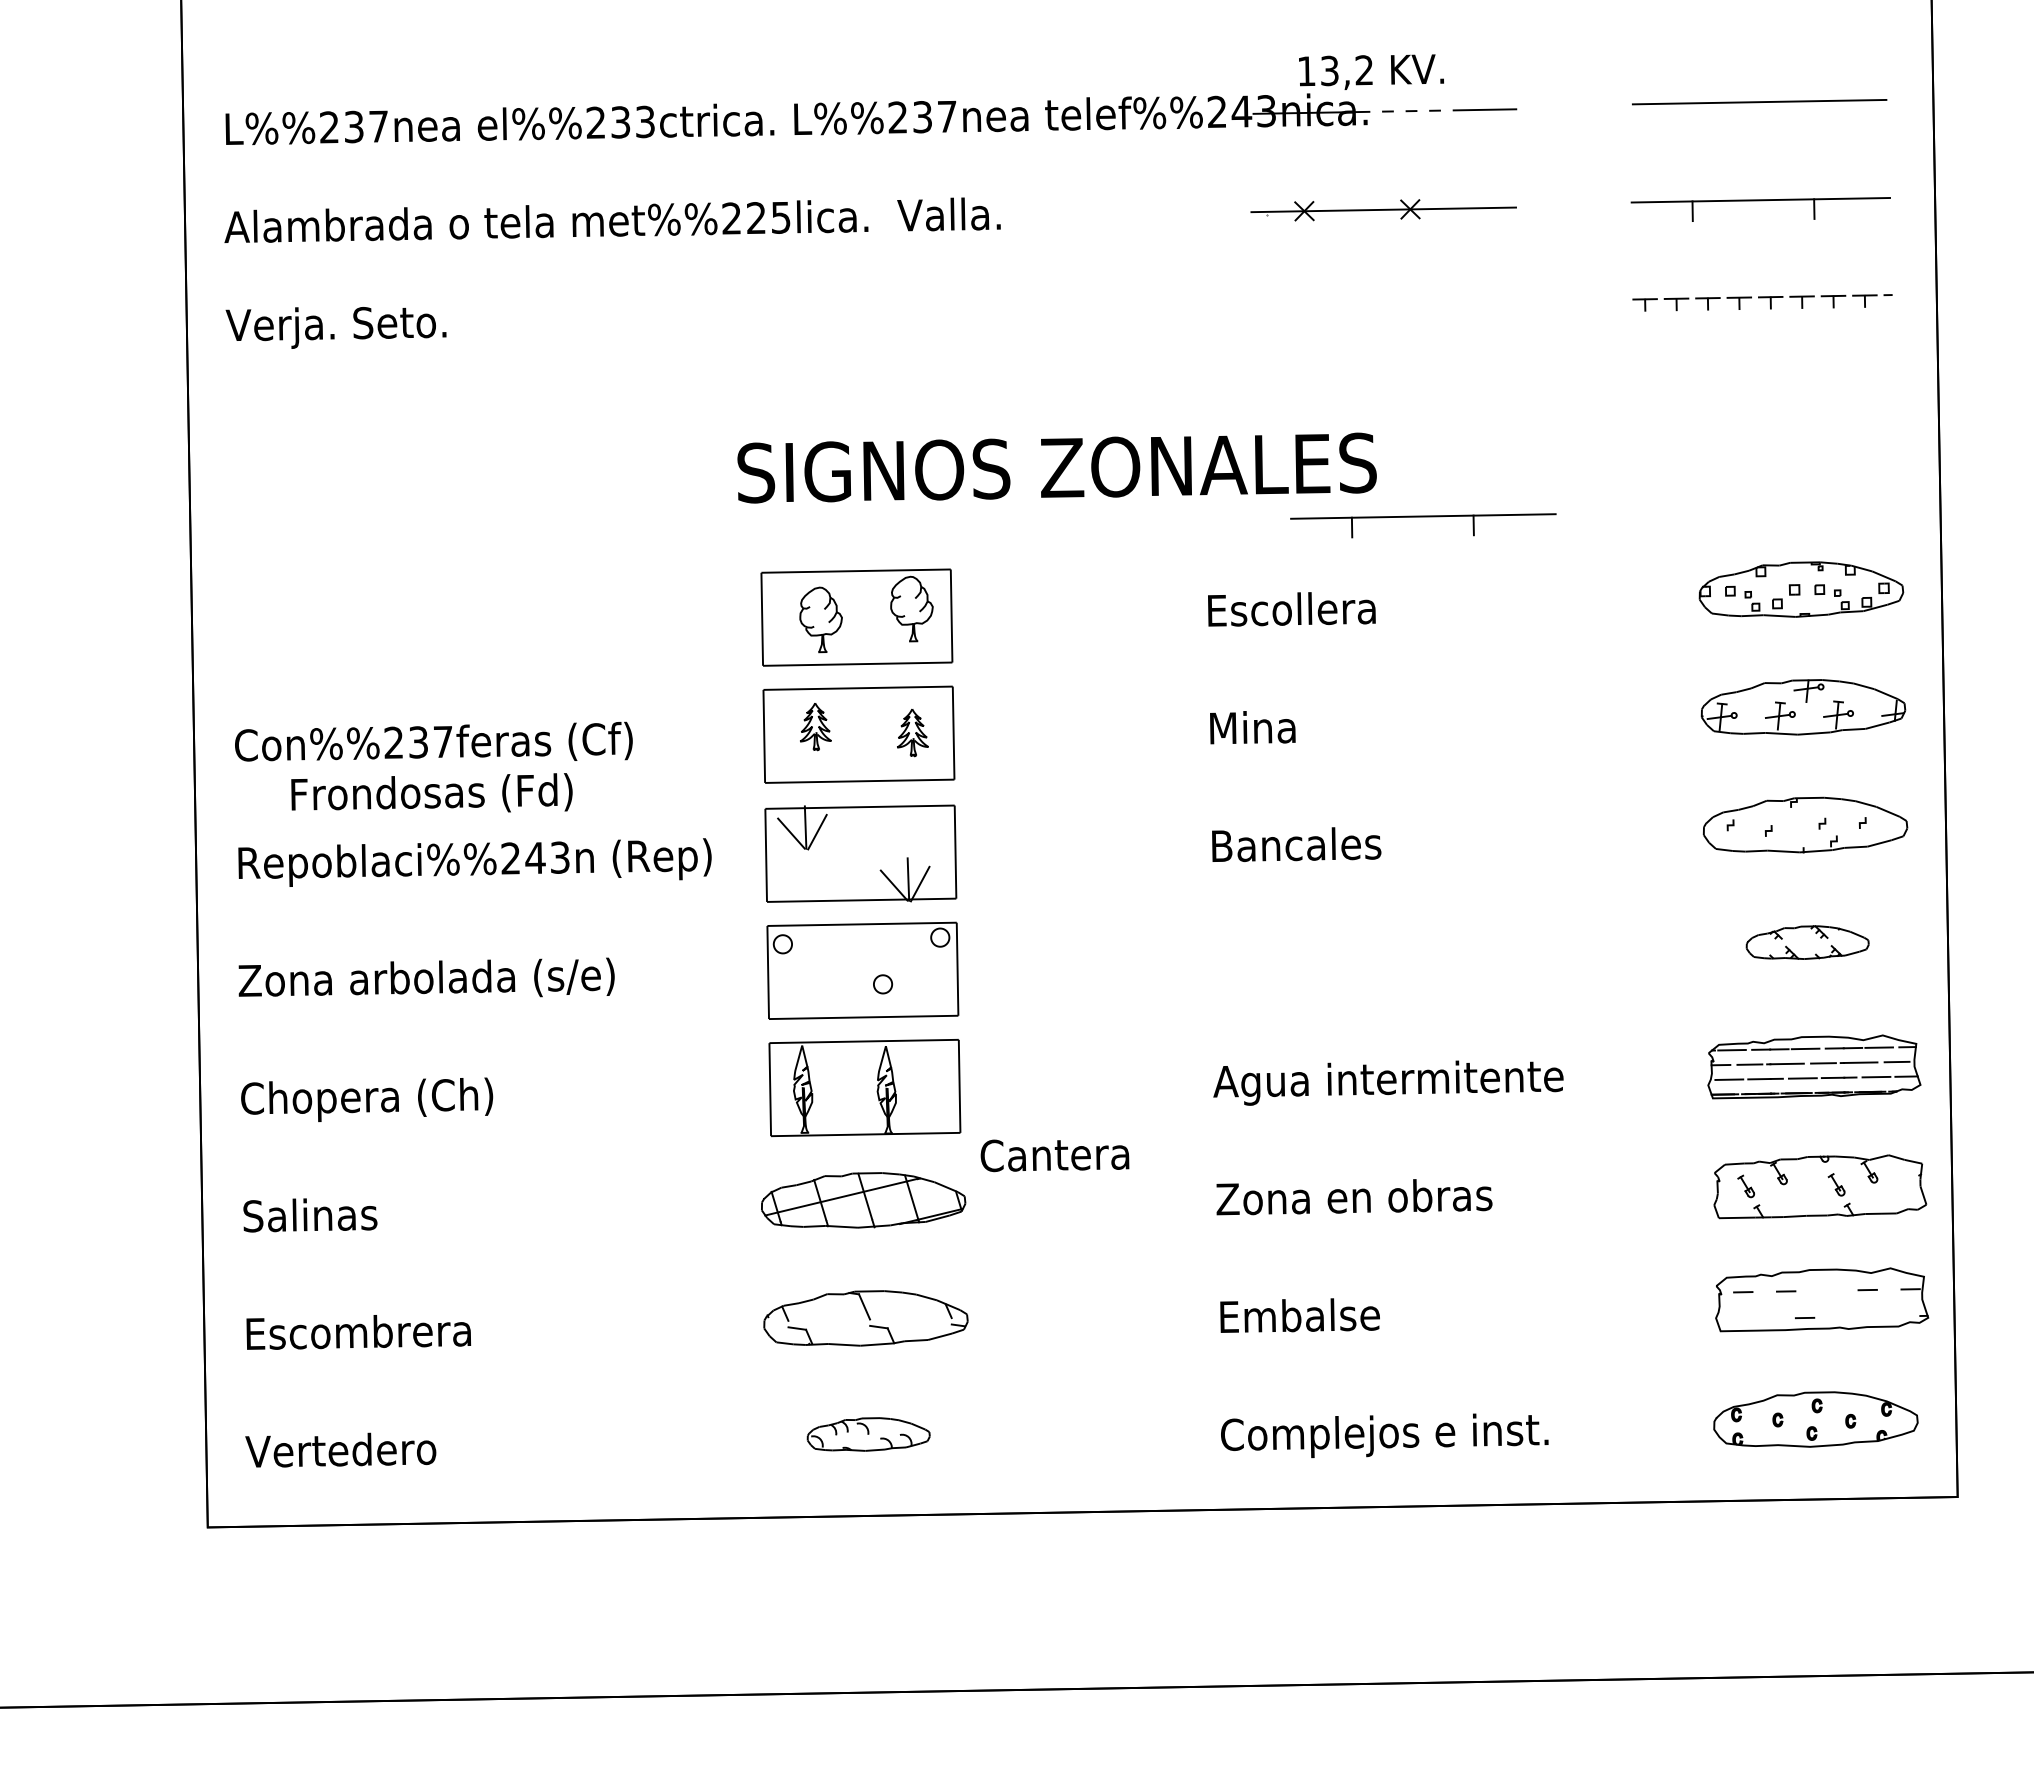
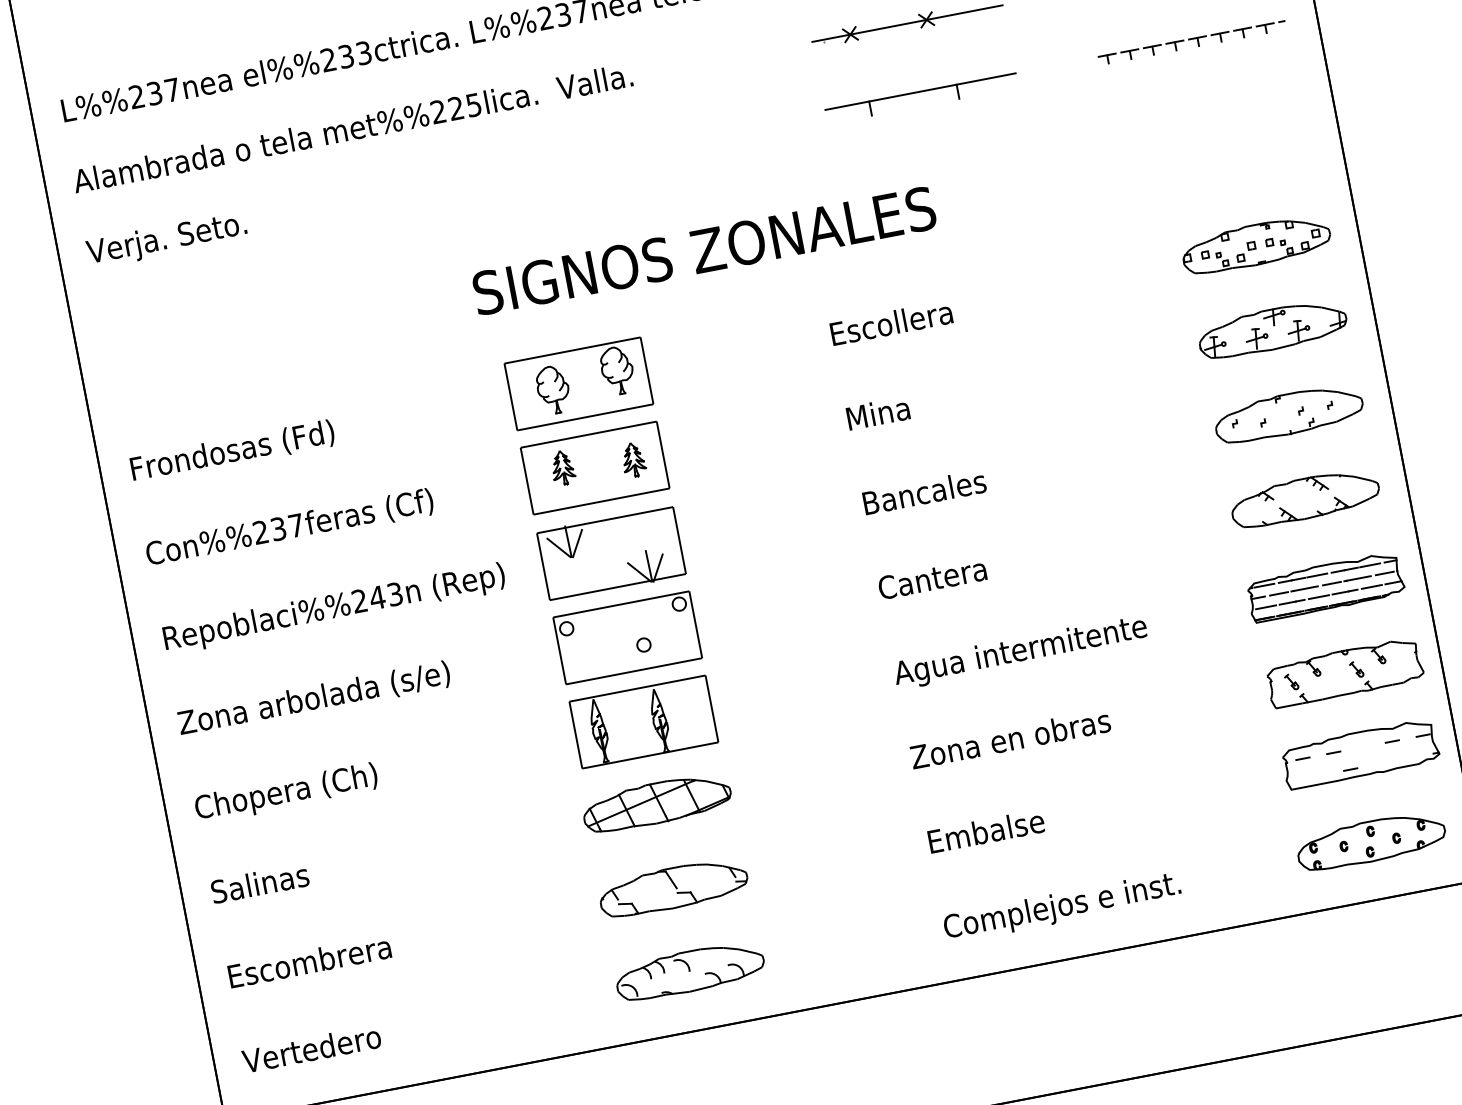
part: (1423, 517) -> (920, 92), moved
text: (431, 792) -> (232, 450), moved
part: (1807, 942) -> (1305, 498), size x1.67
text: (1054, 1155) -> (932, 579), moved
part: (868, 1434) -> (690, 971), size x1.67

